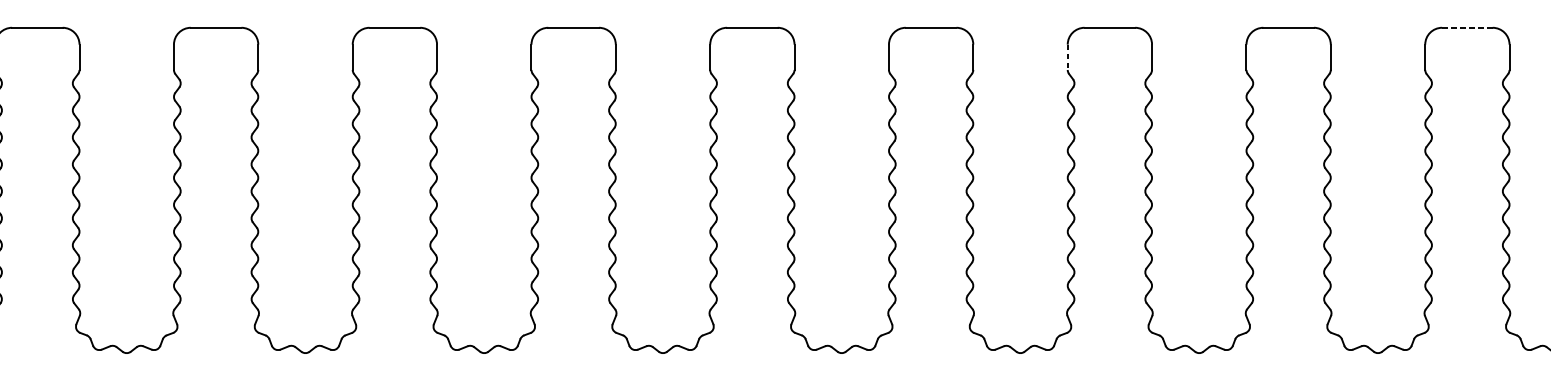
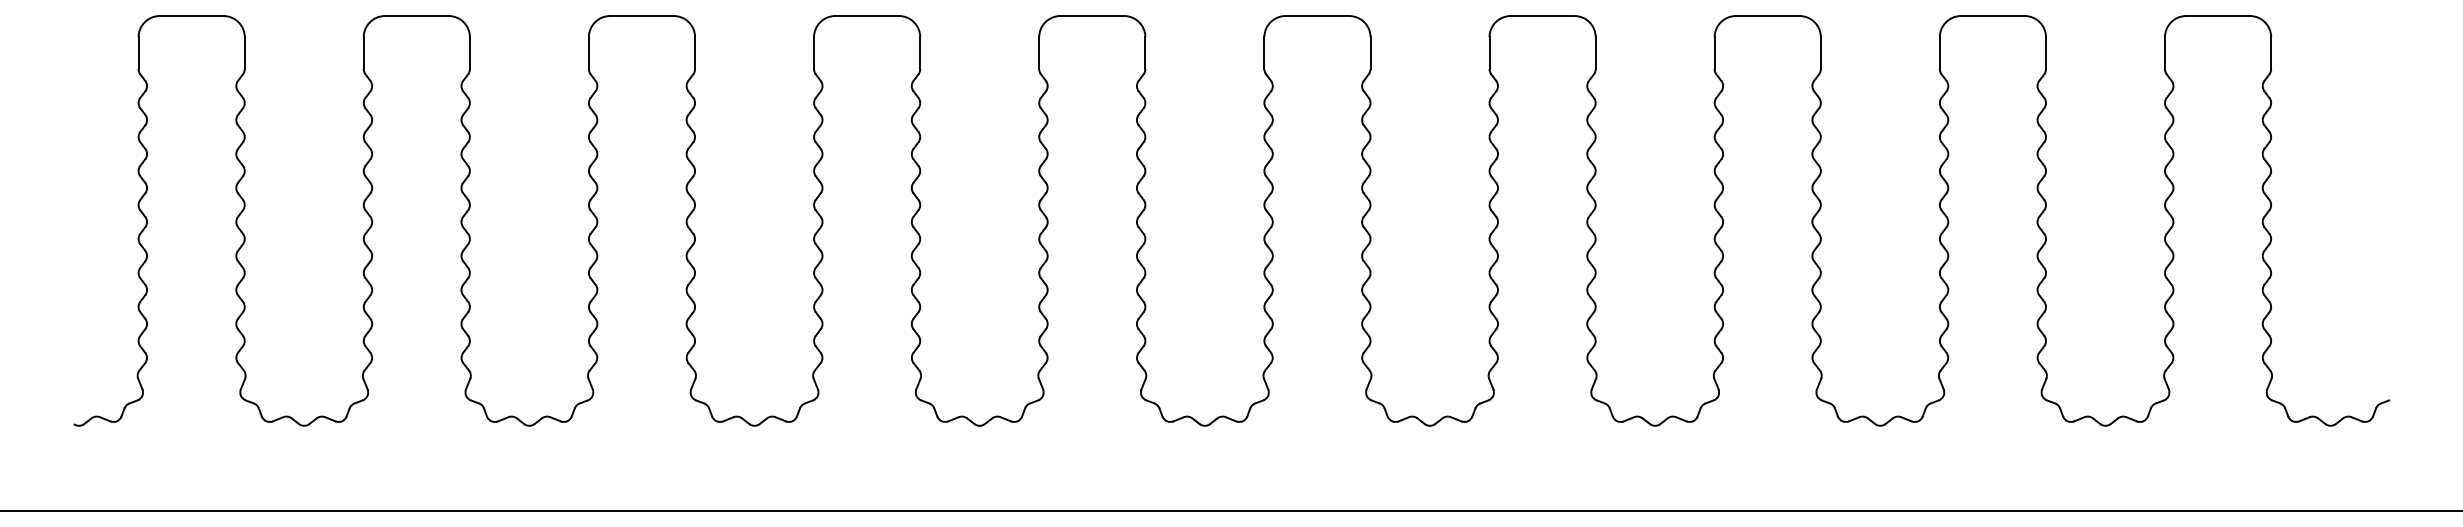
line: (1467, 28) -> (2218, 16), dashed -> solid
line: (1067, 57) -> (1714, 53), dashed -> solid

